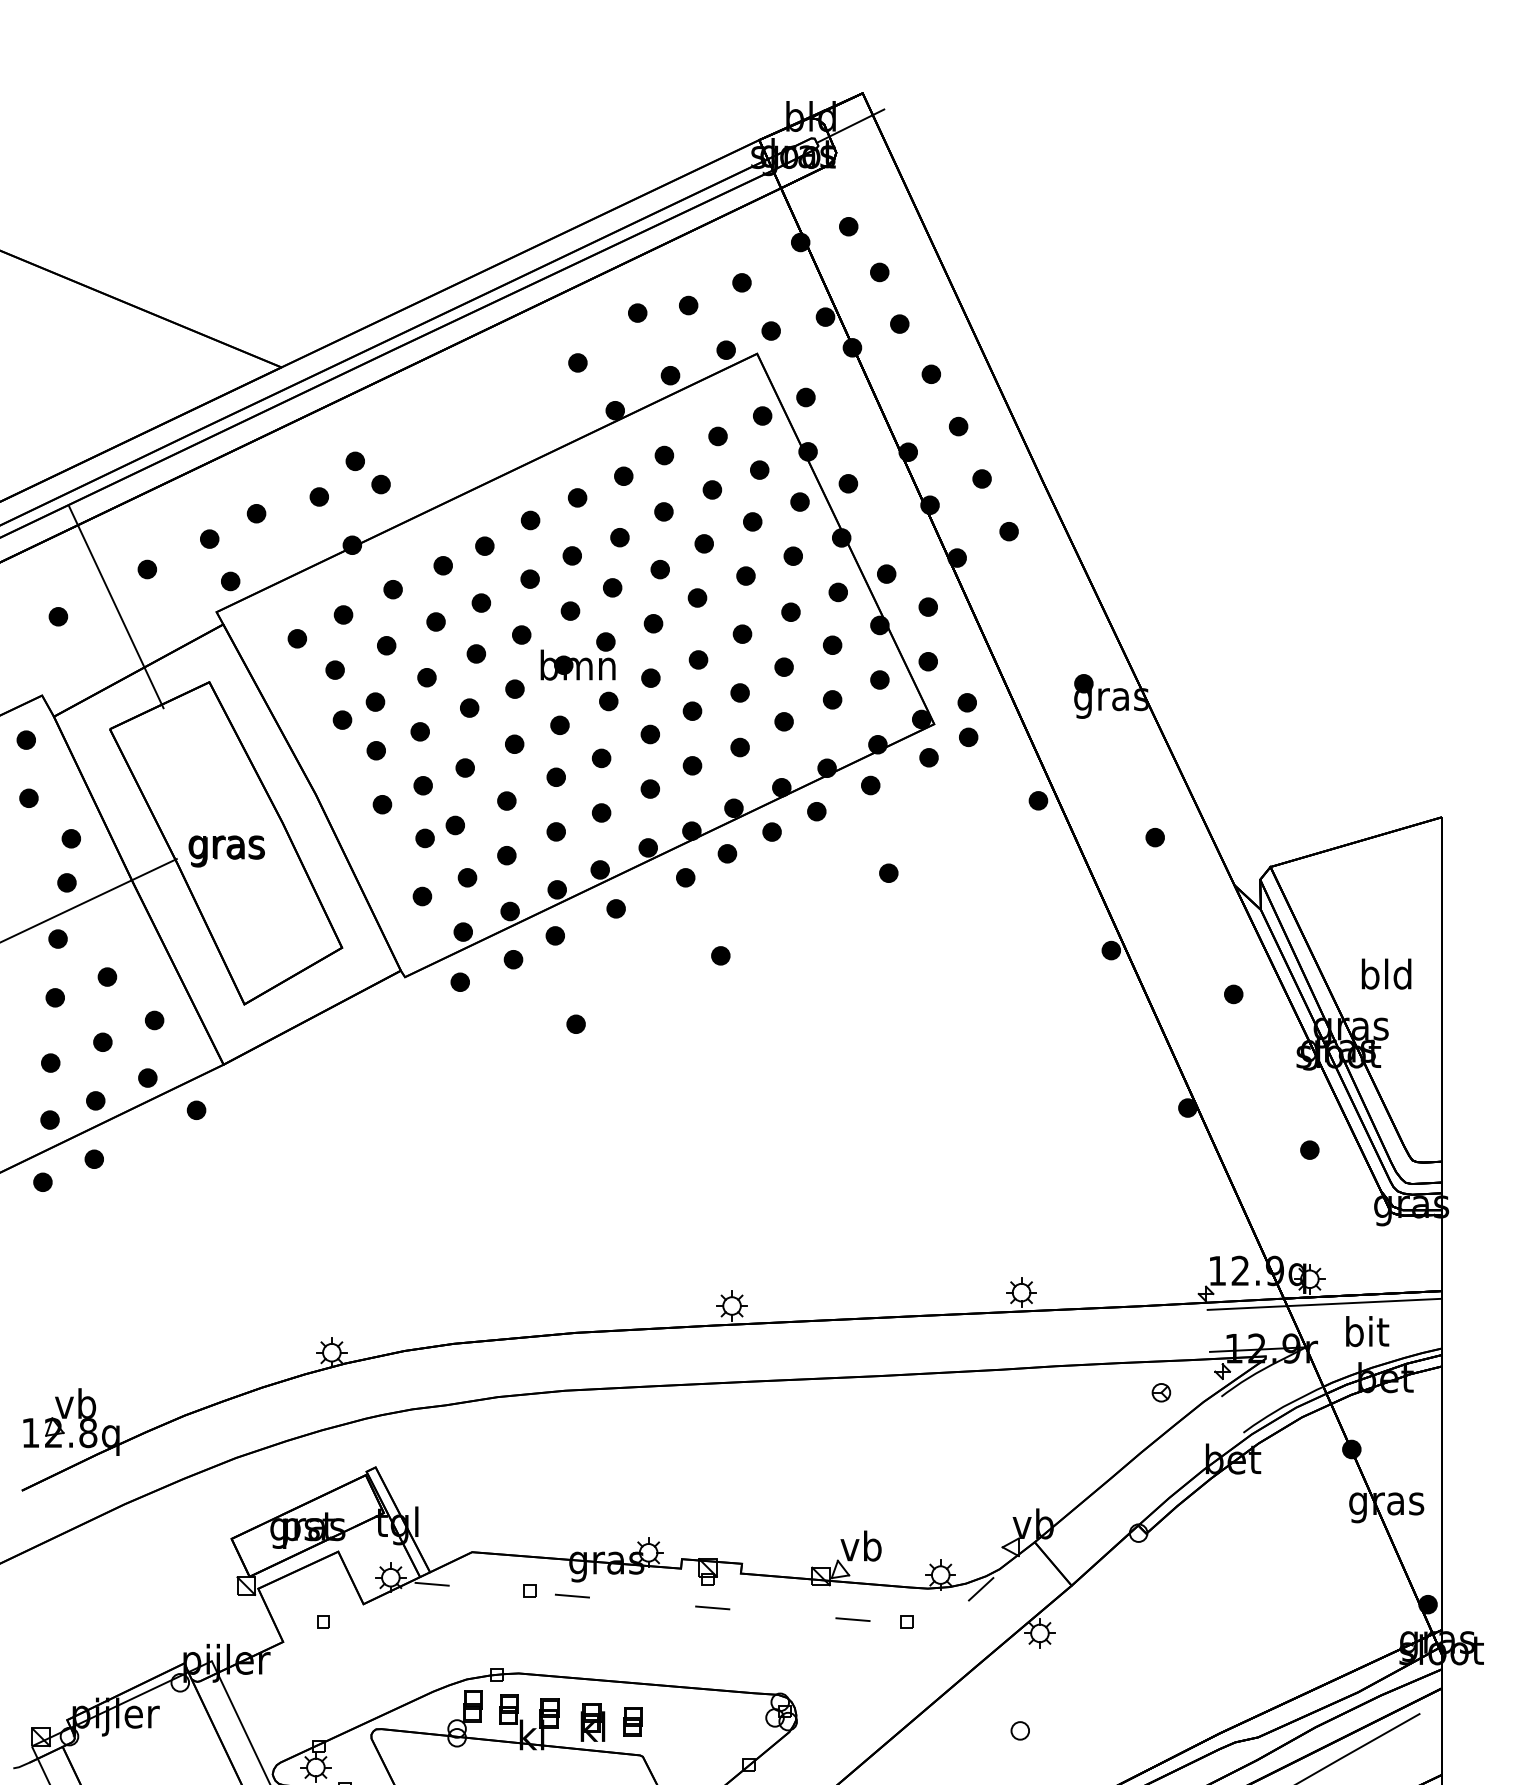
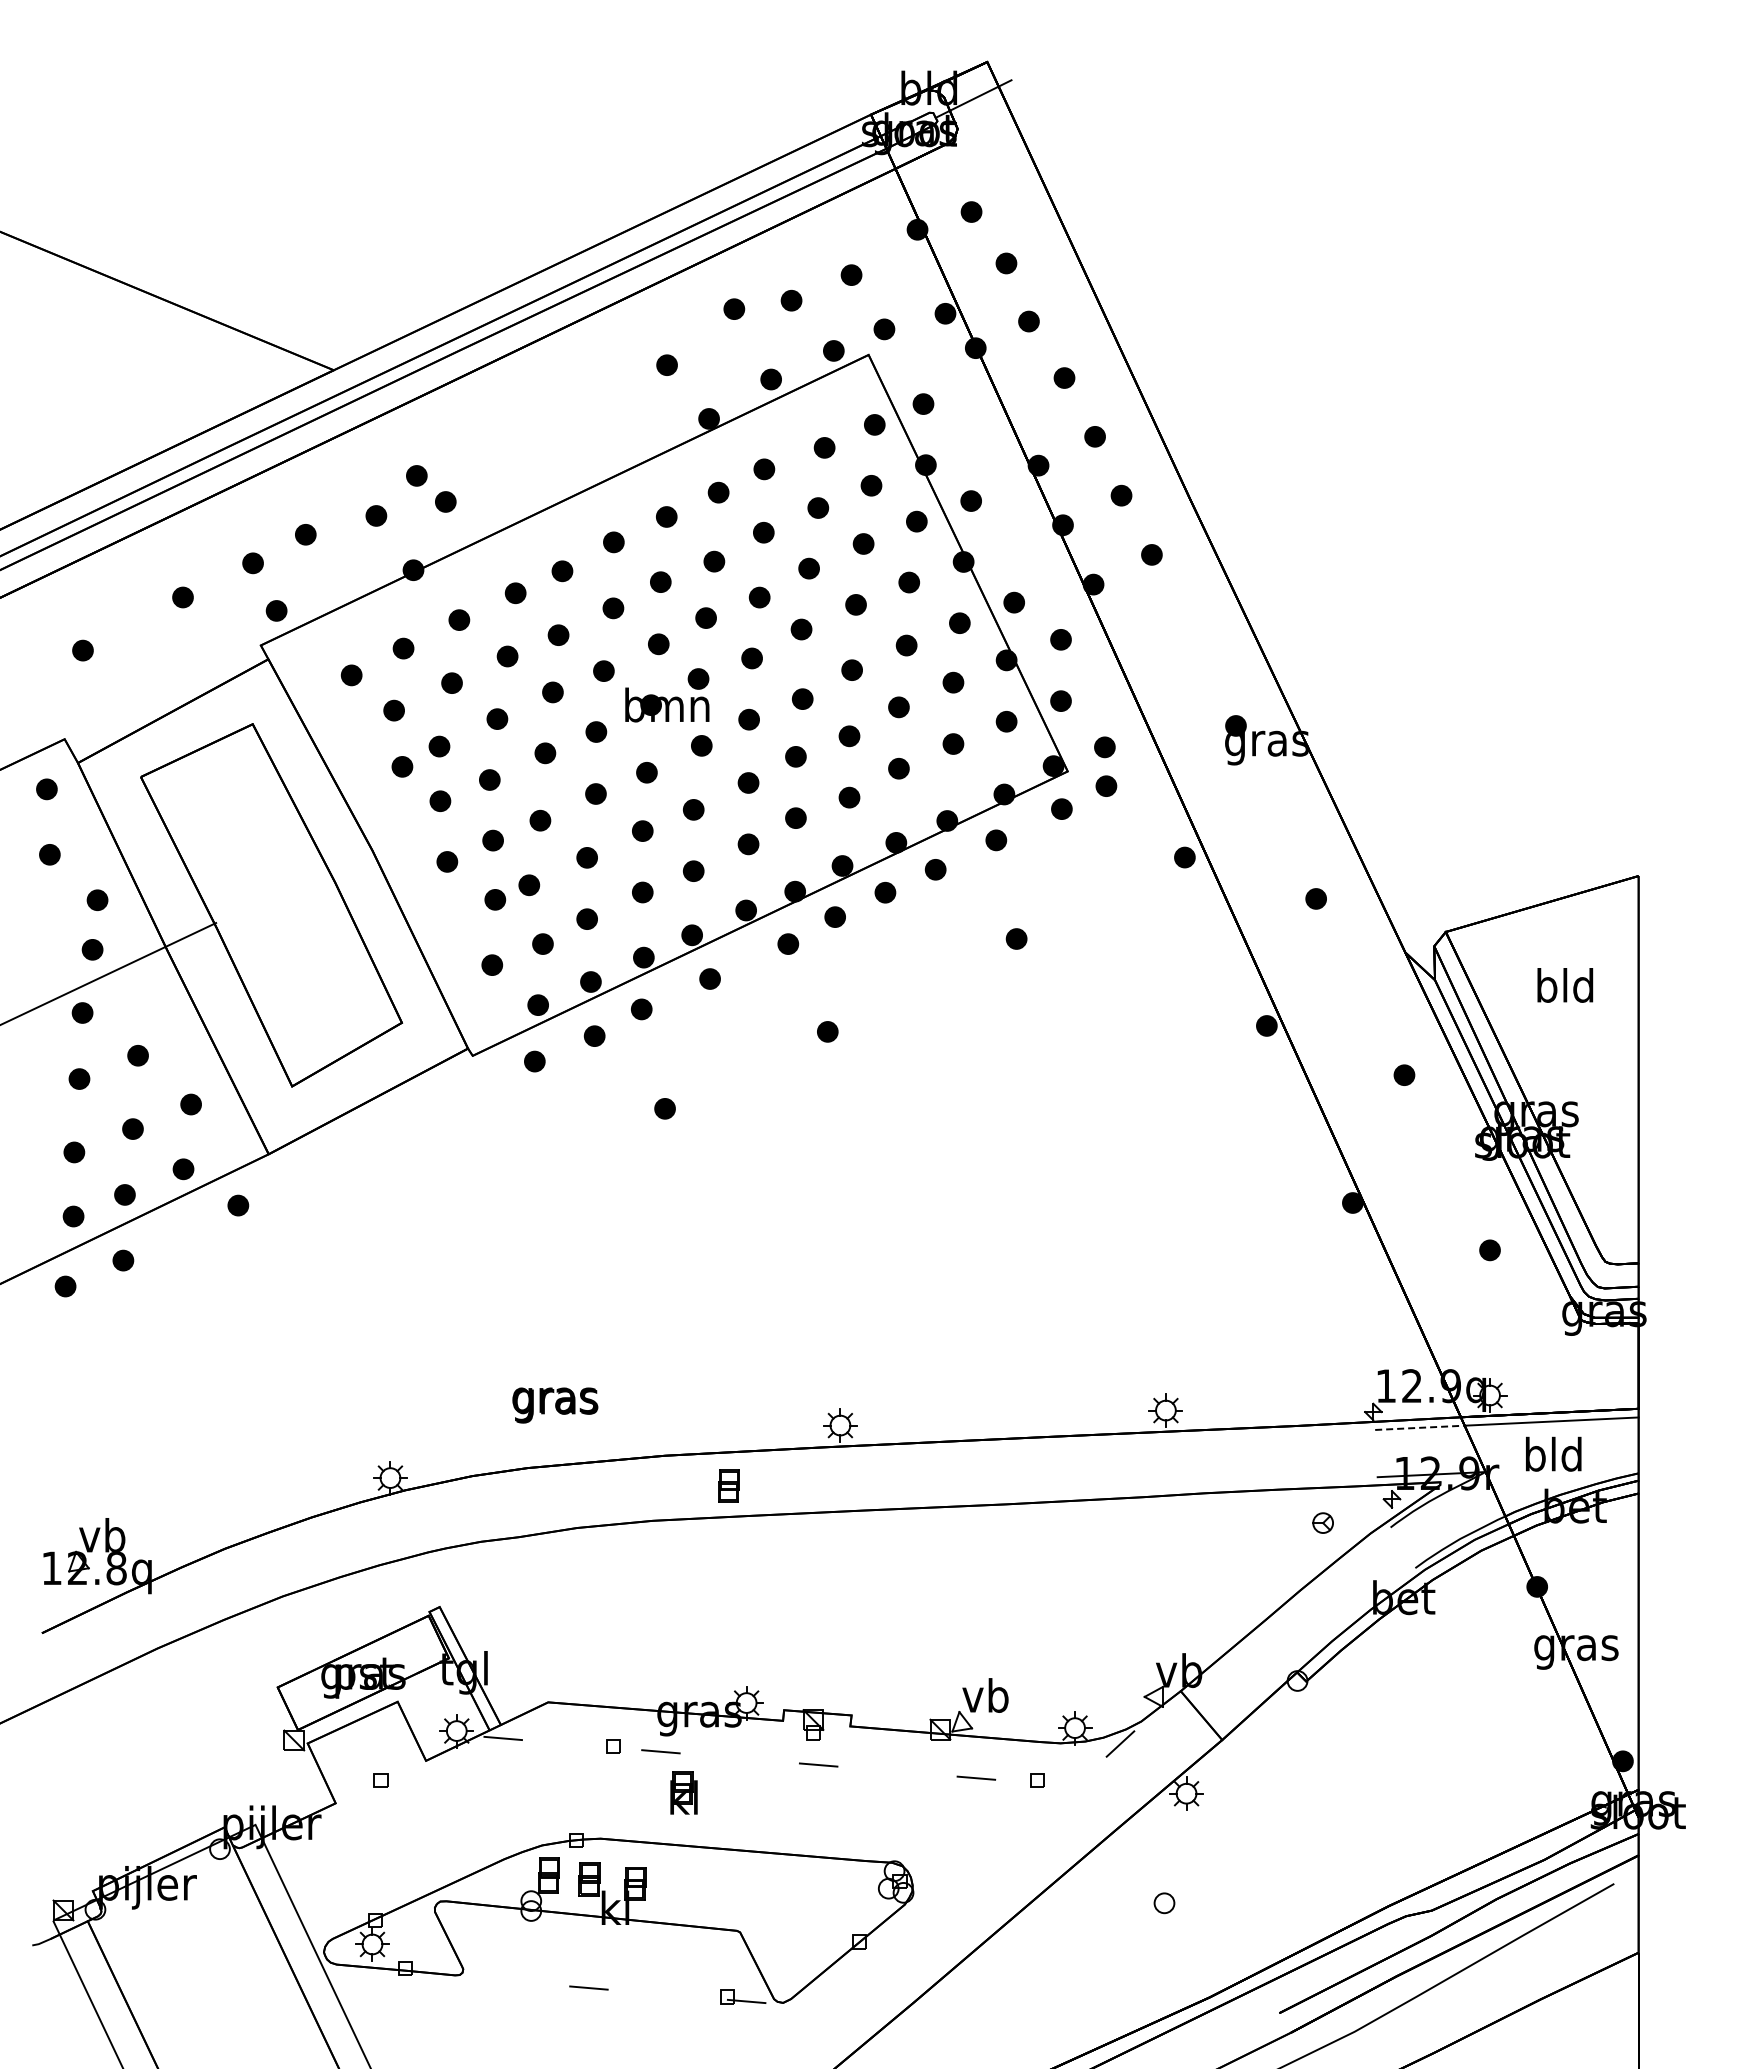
line: (116, 606) -> (148, 639), removed
text: (226, 851) -> (555, 1405), moved
text: (1386, 974) -> (1565, 985), moved
line: (1247, 1307) -> (1419, 1427), solid -> dashed
text: (1366, 1330) -> (1553, 1453), bit -> bld
part: (632, 1721) -> (728, 1485), moved
part: (592, 1722) -> (683, 1792), moved

